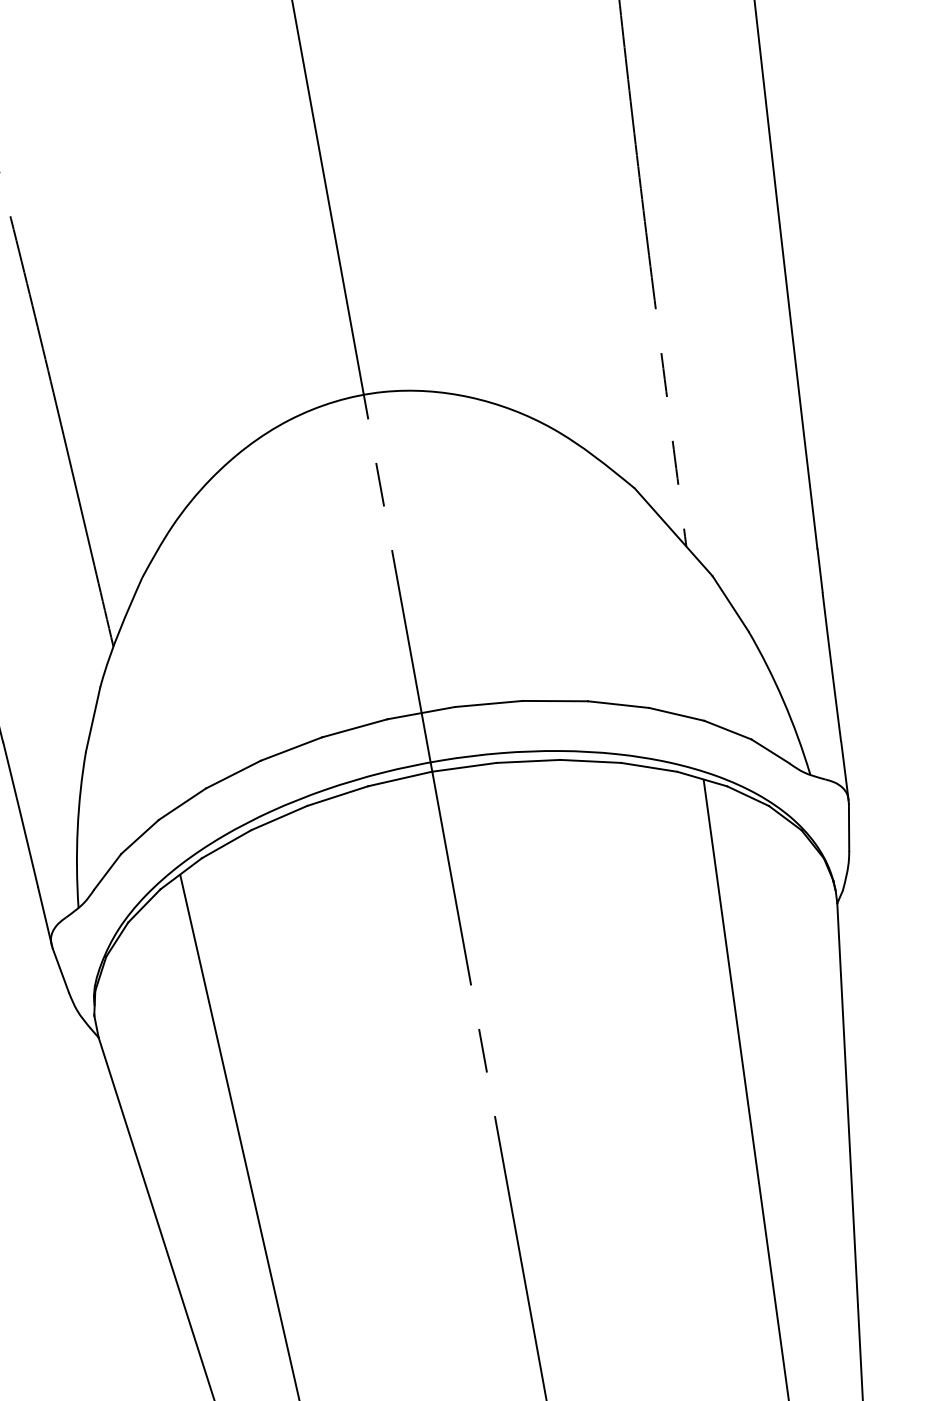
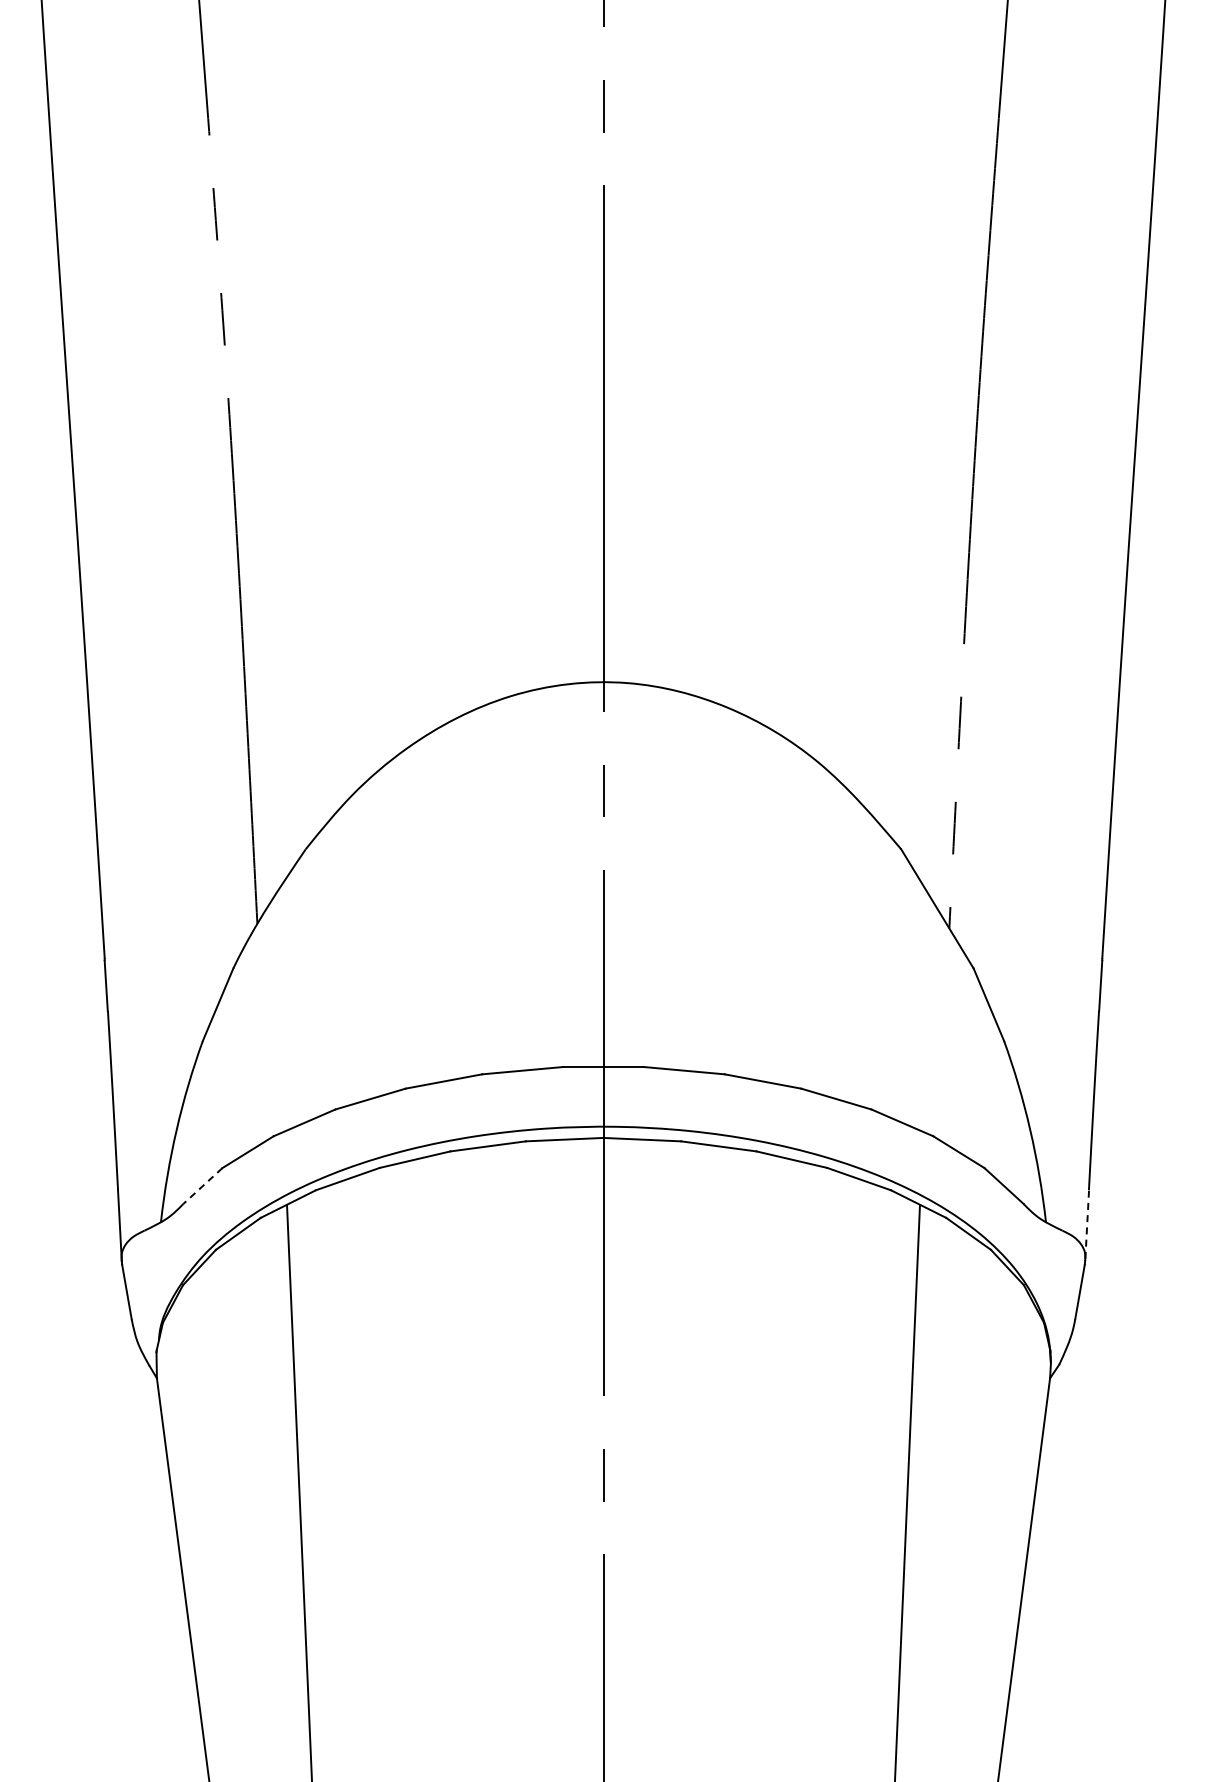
line: (845, 770) -> (1087, 1224), solid -> dashed
line: (107, 872) -> (202, 1186), solid -> dashed

